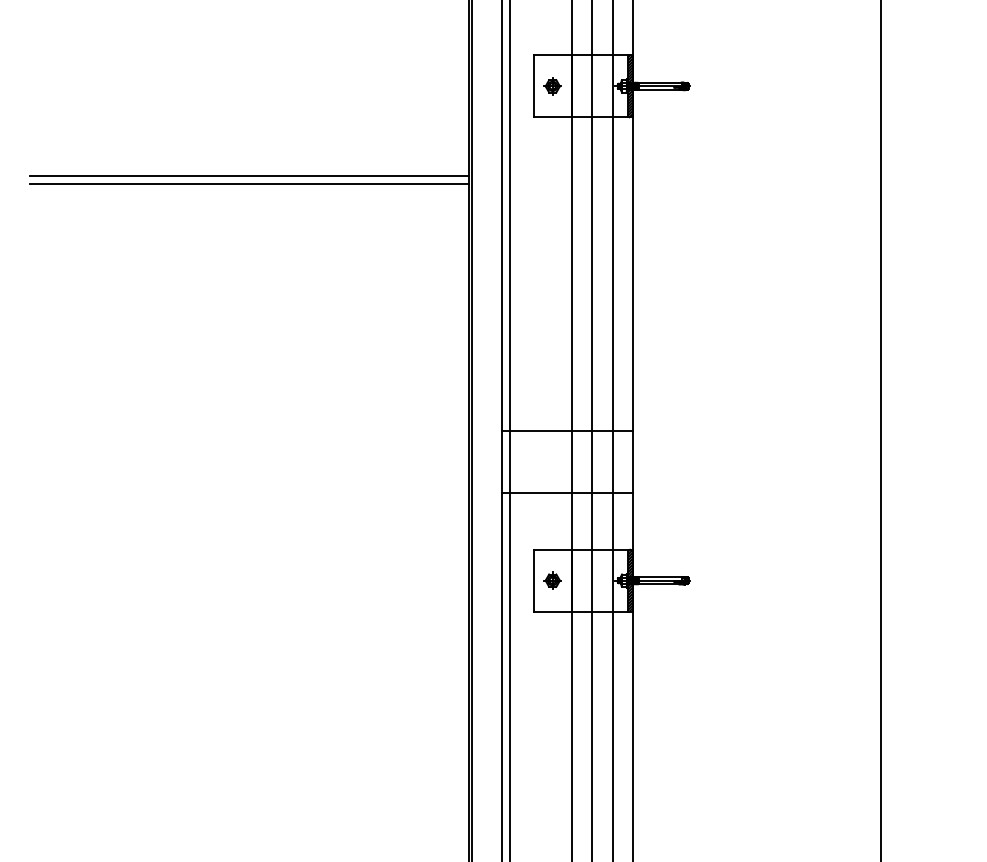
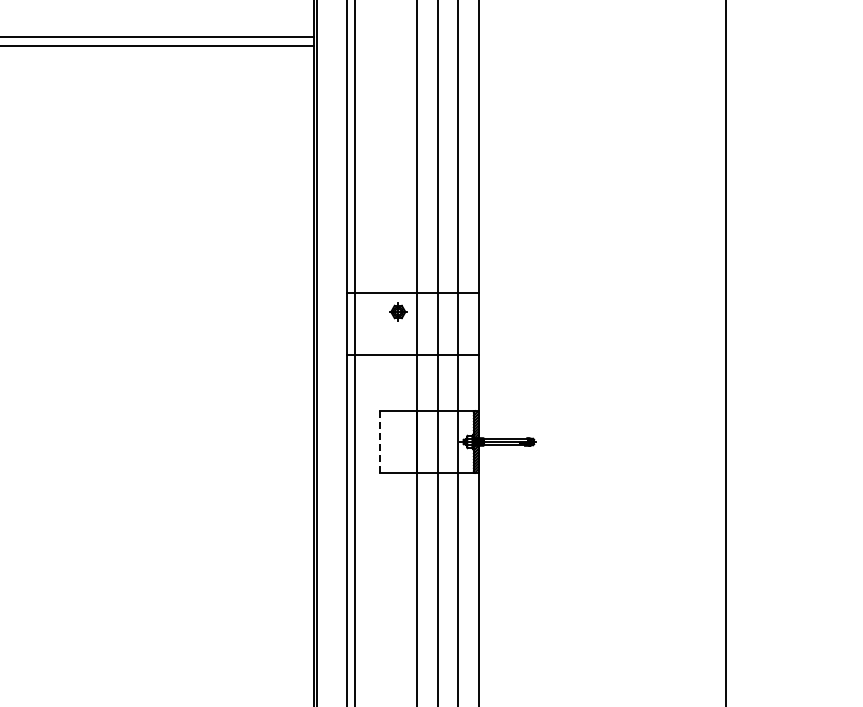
line: (534, 580) -> (380, 441), solid -> dashed
part: (552, 580) -> (398, 311), moved

